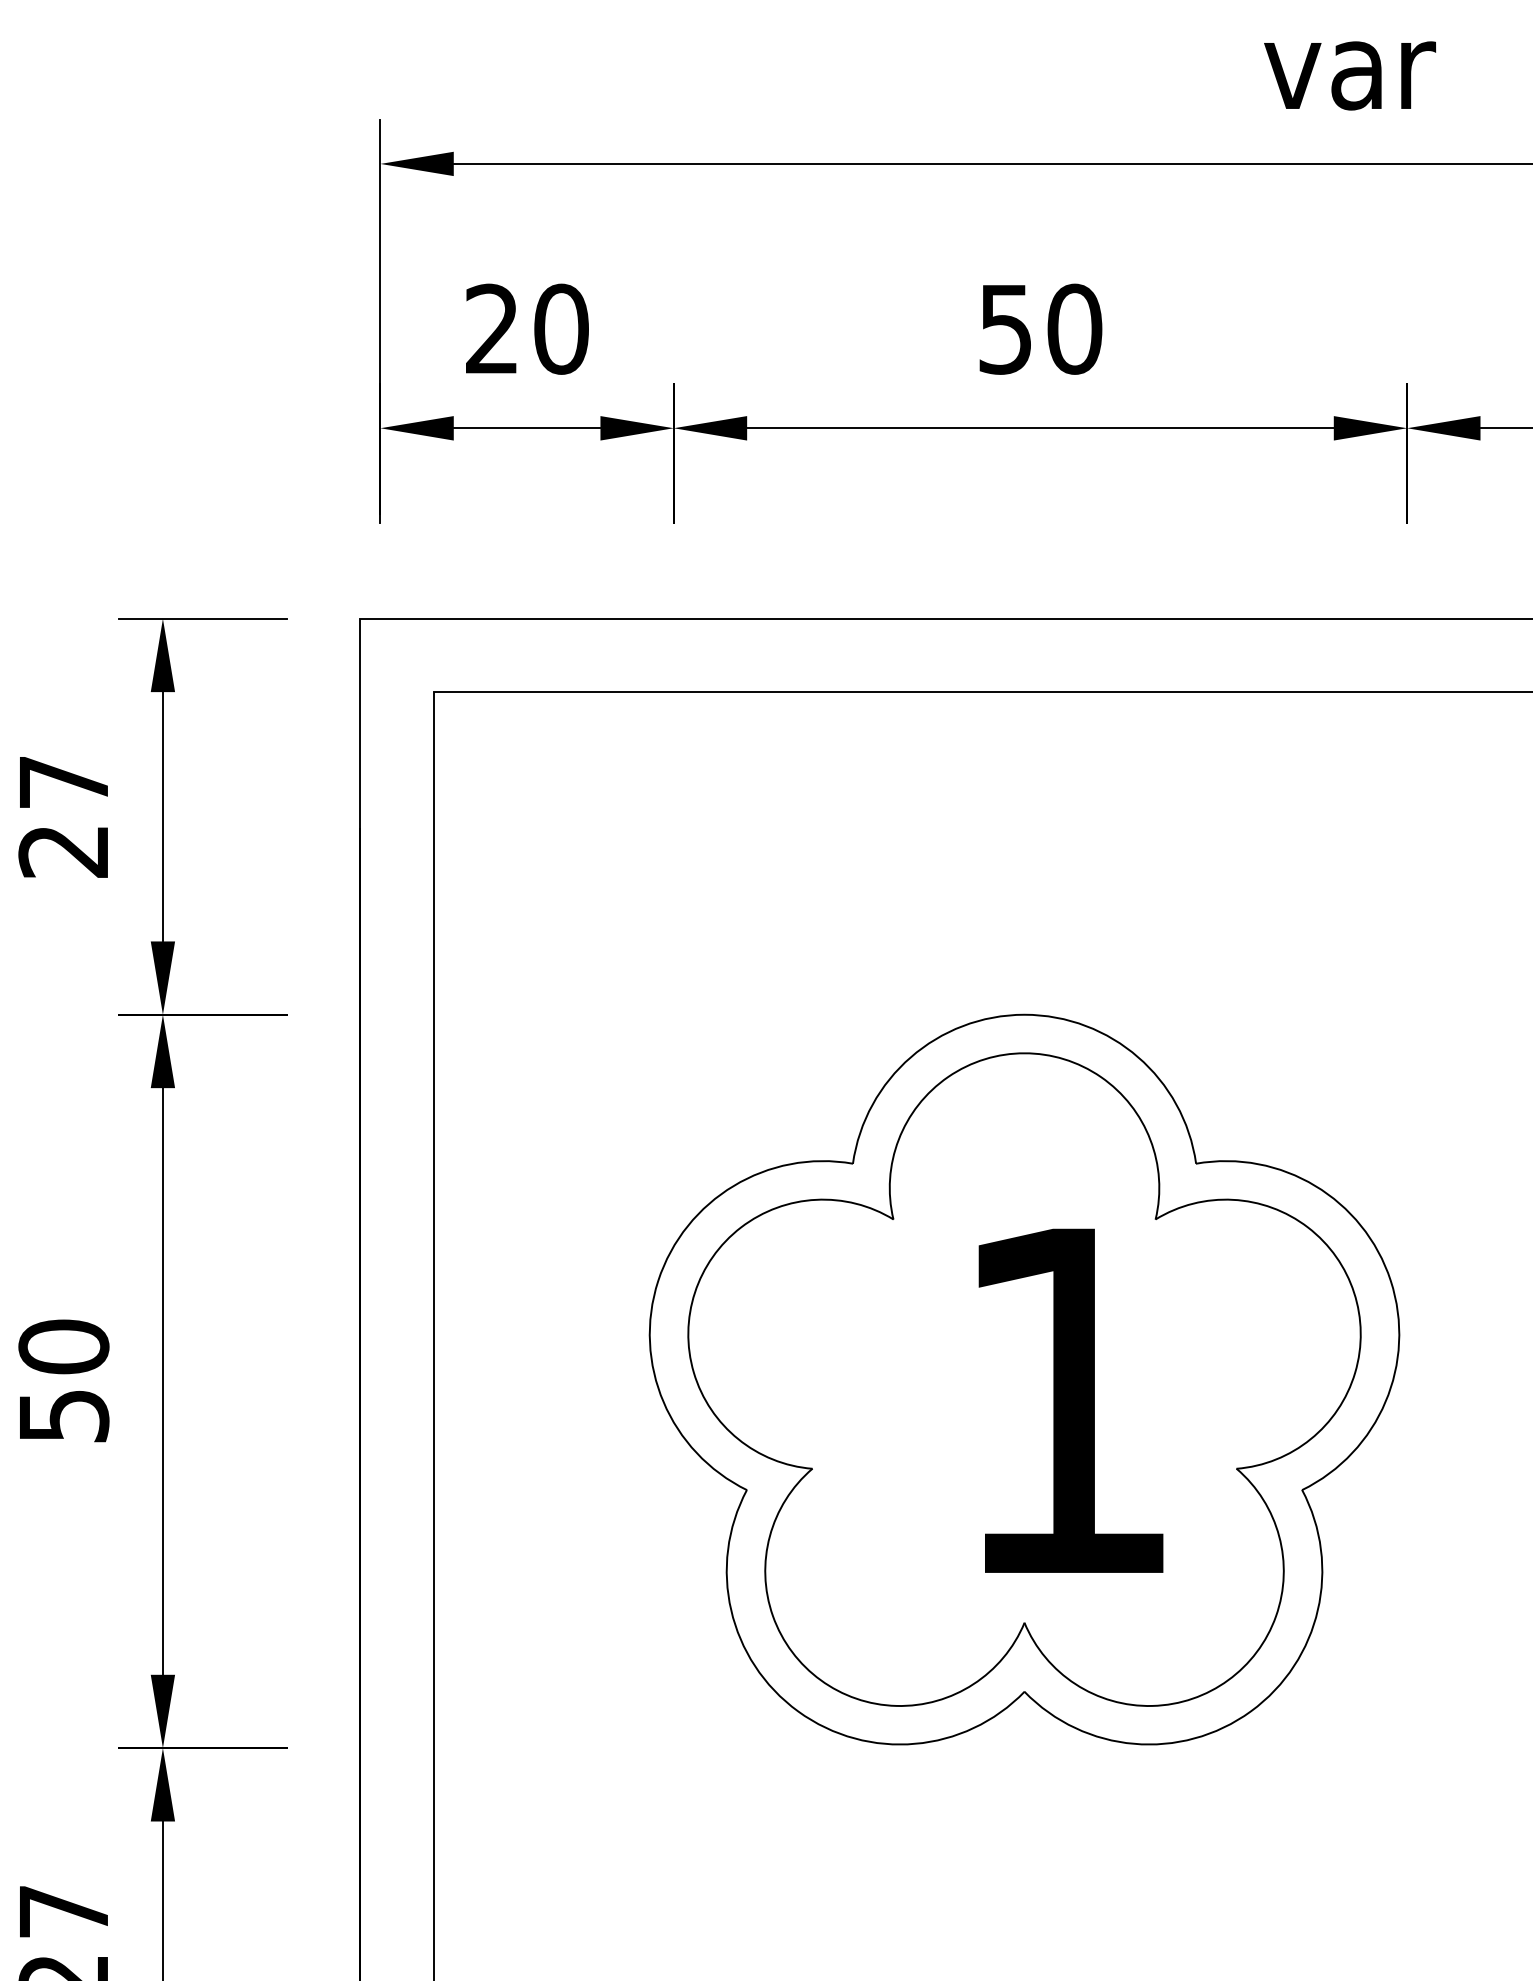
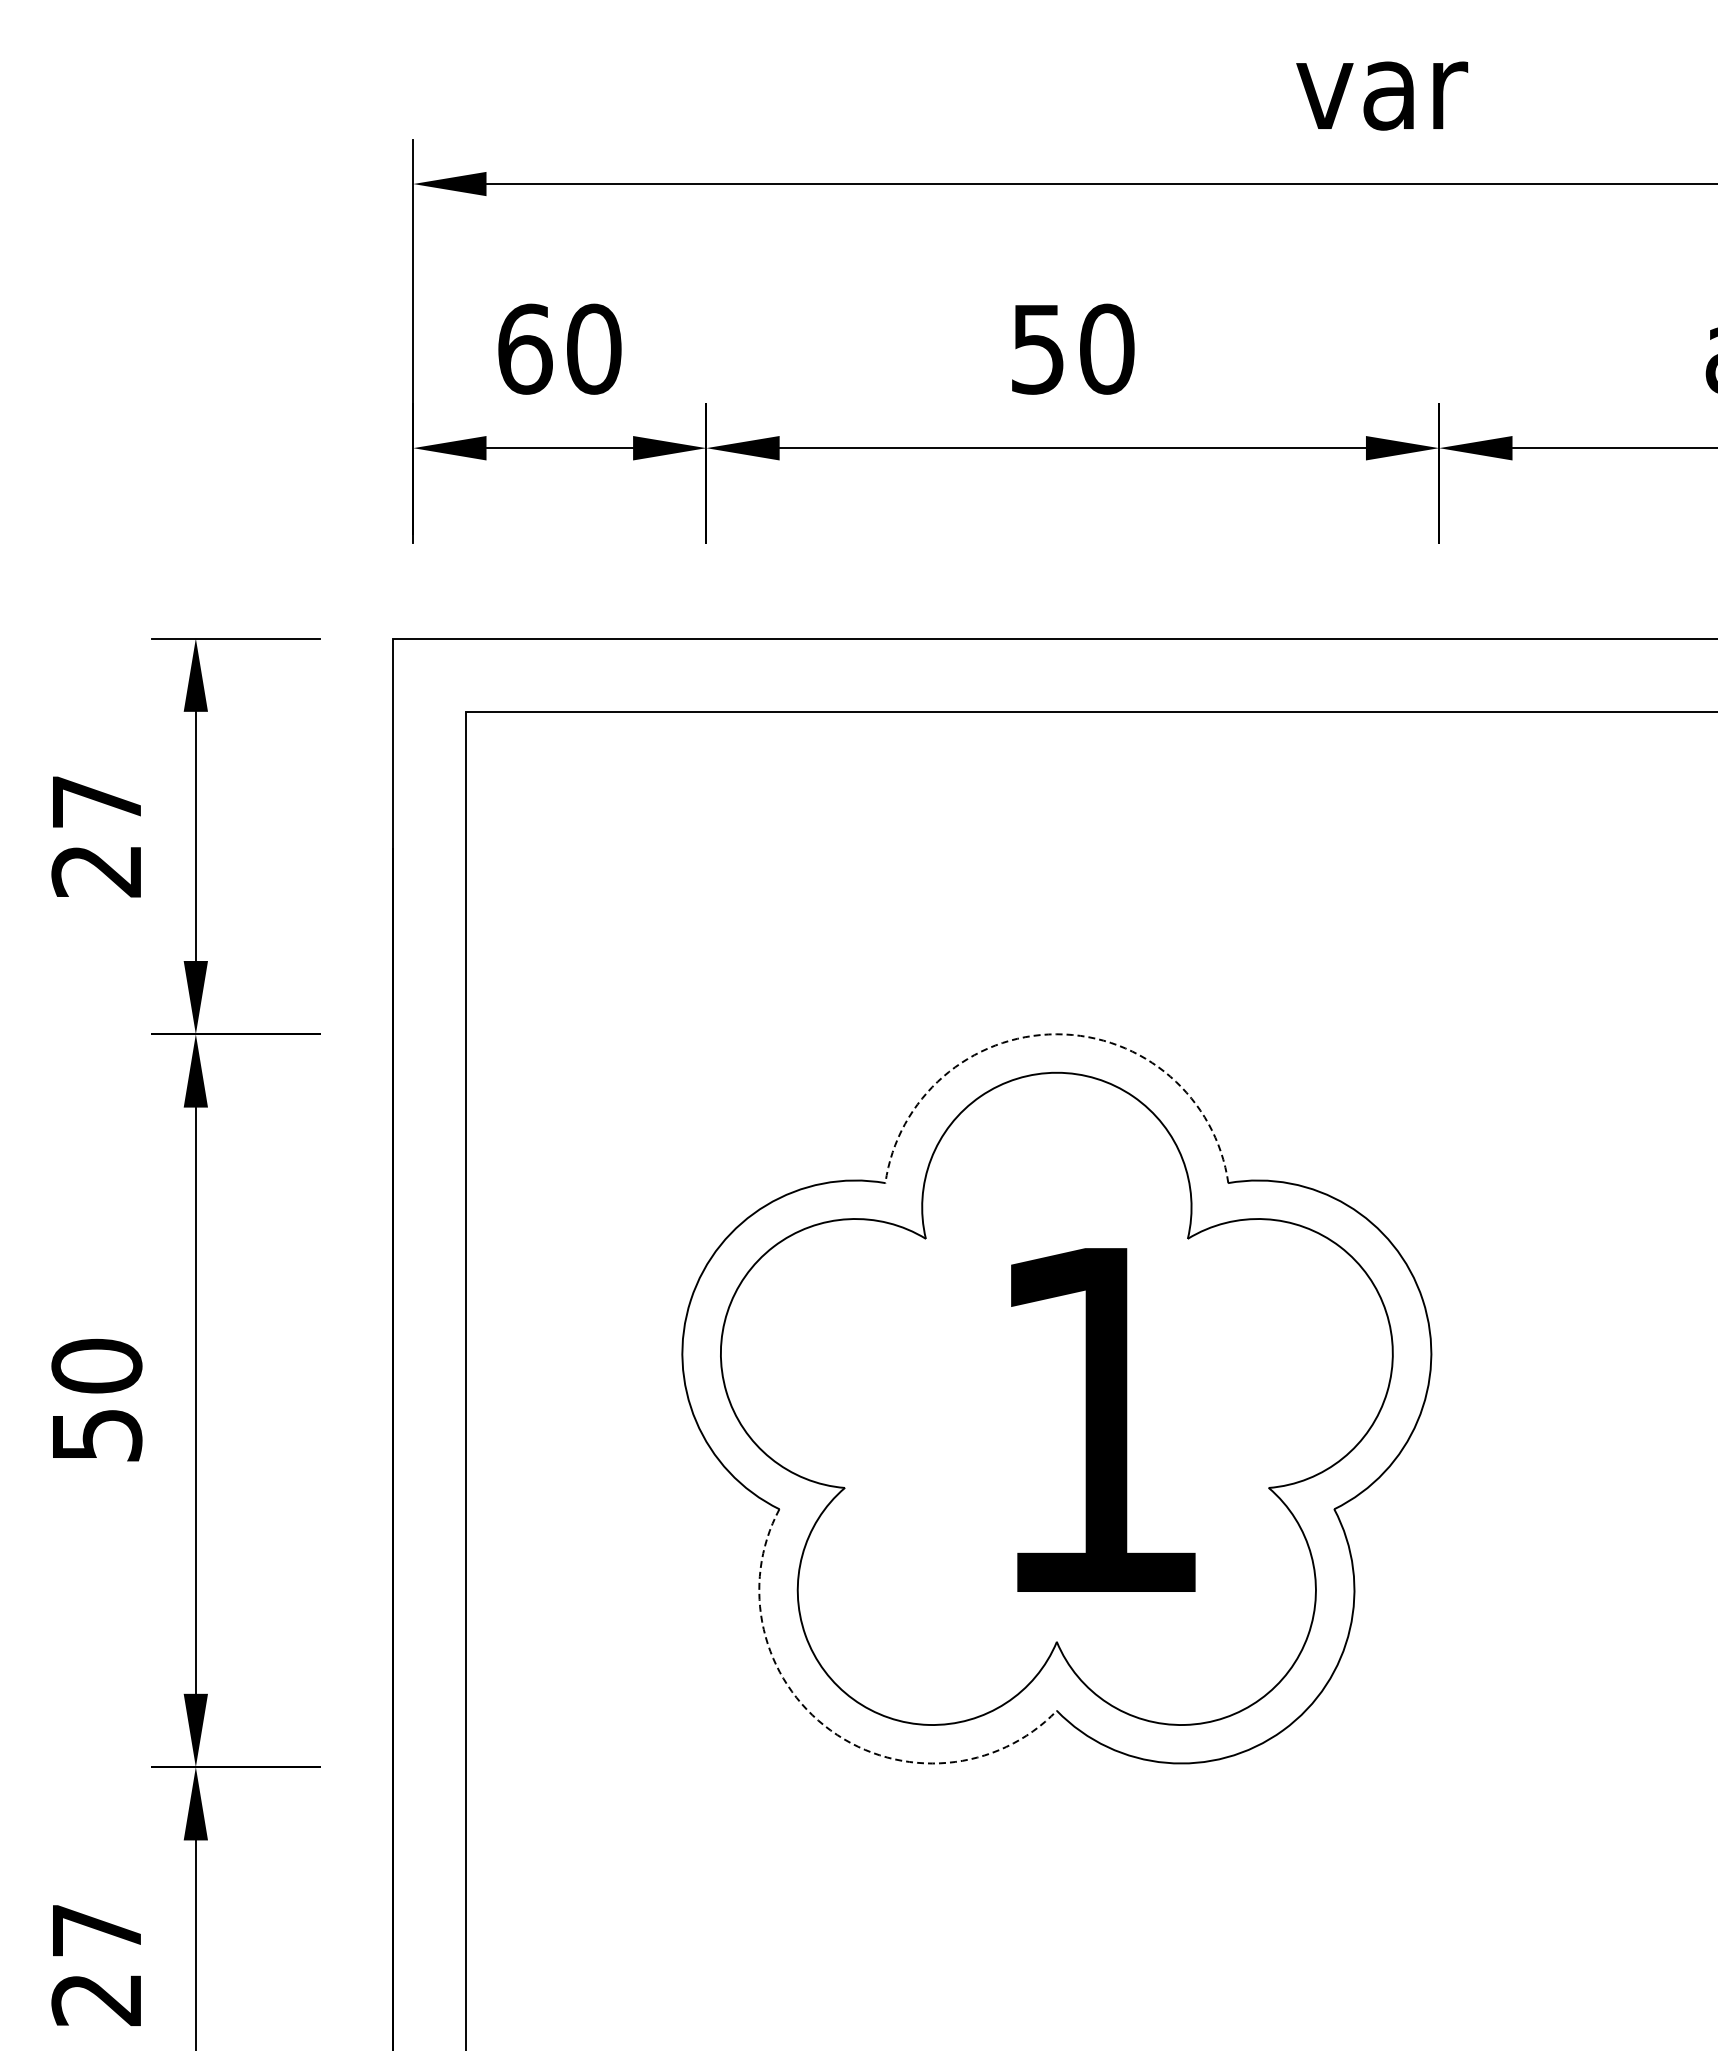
text: (492, 328) -> (525, 348), 20 -> 60
arc: (1024, 1014) -> (1056, 1034), solid -> dashed
arc: (798, 1711) -> (830, 1730), solid -> dashed

